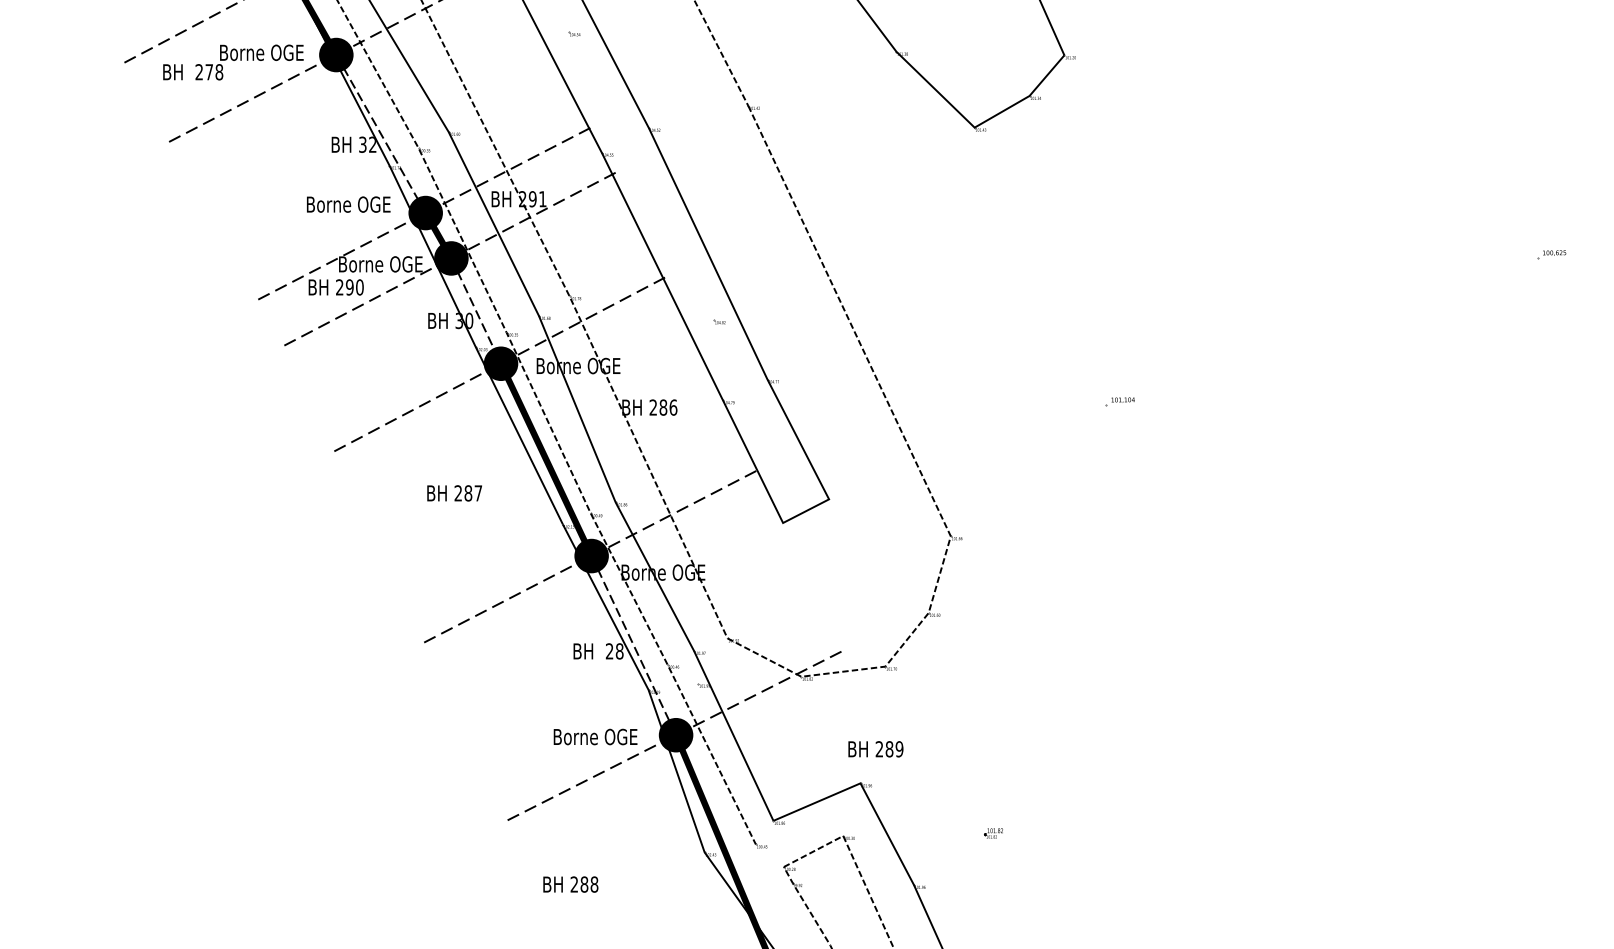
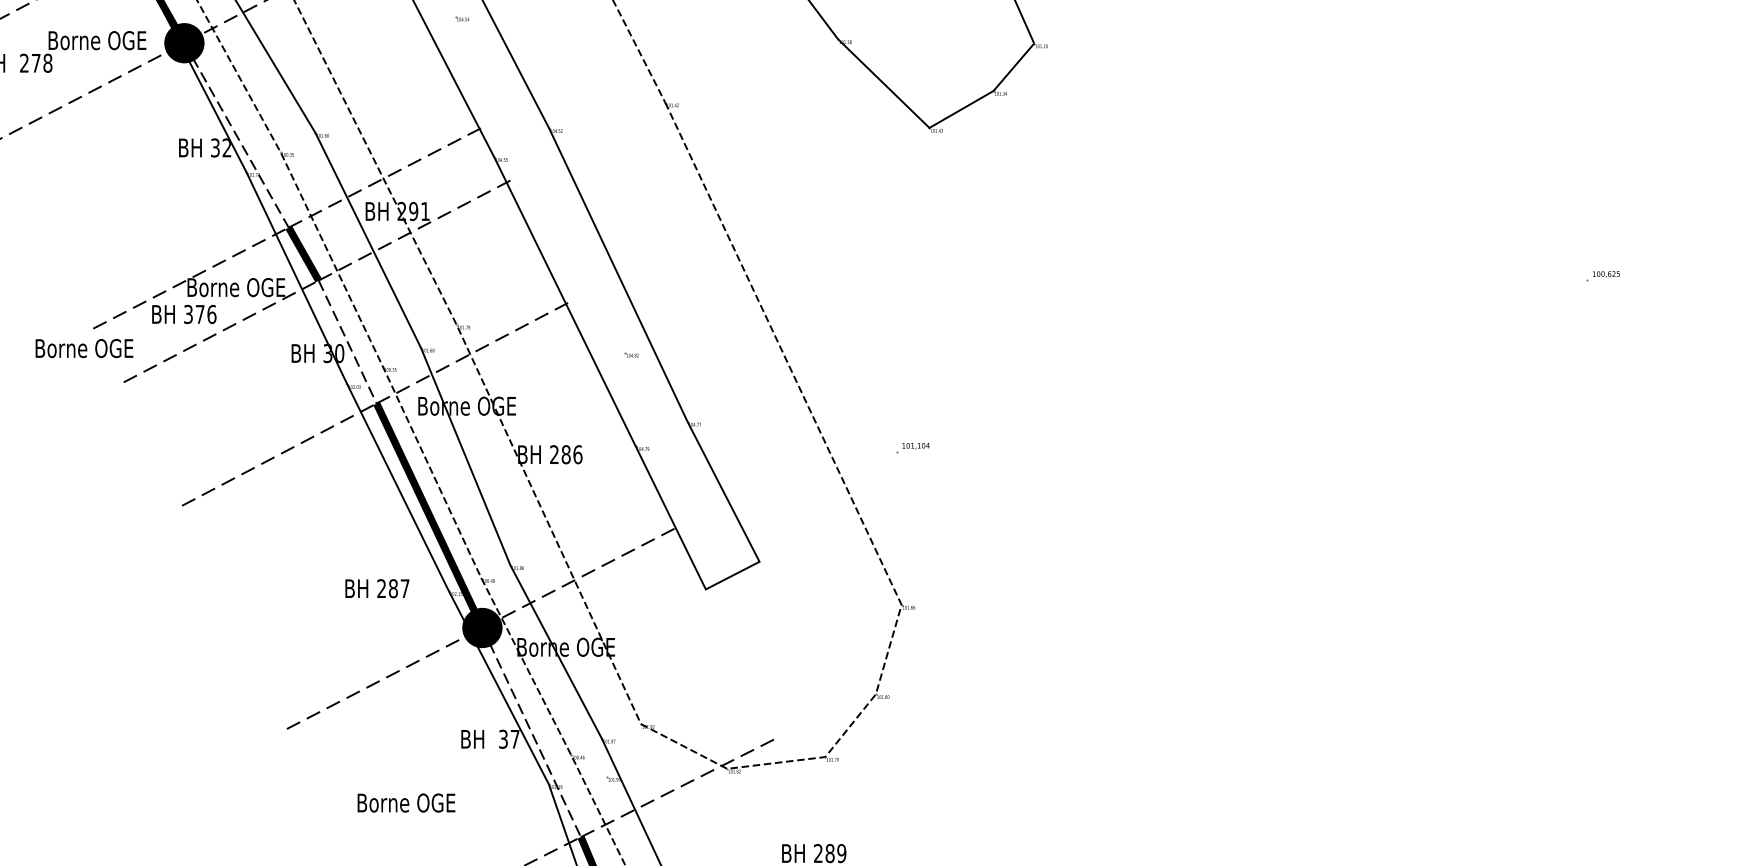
text: (348, 204) -> (84, 348), moved
fill: (425, 212) -> (288, 226), removed
fill: (451, 258) -> (318, 280), removed
text: (349, 287) -> (199, 314), 290 -> 376
fill: (500, 363) -> (376, 403), removed
part: (1119, 401) -> (911, 447), moved
text: (454, 493) -> (377, 588), moved
text: (614, 651) -> (509, 739), 28 -> 37
fill: (675, 734) -> (580, 836), removed
text: (595, 736) -> (406, 802), moved

